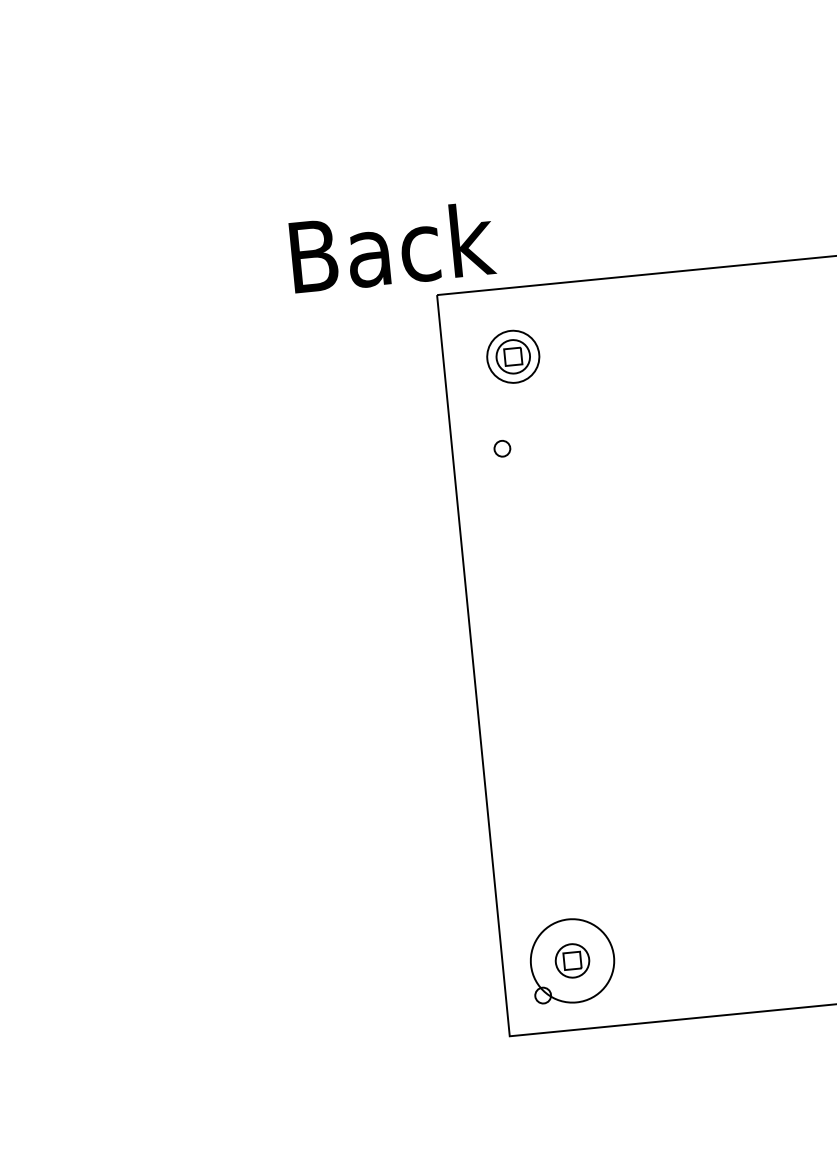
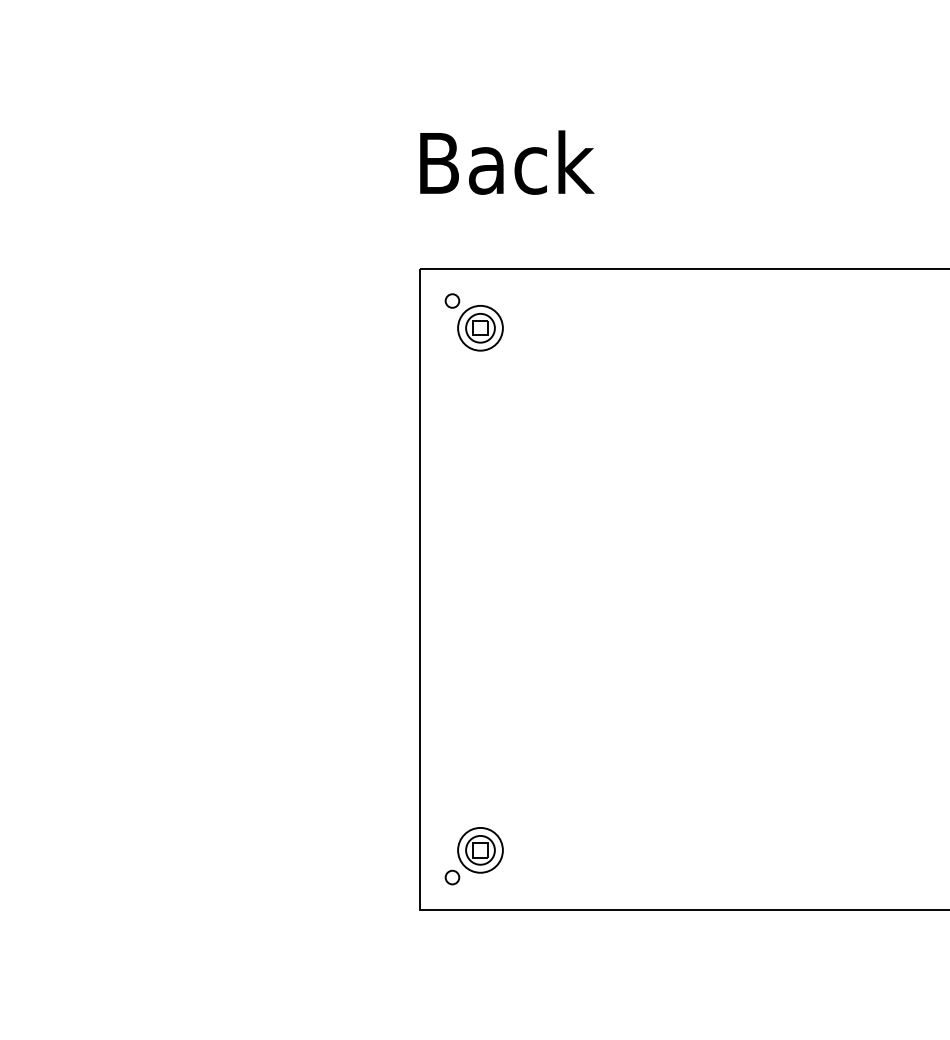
text: (392, 247) -> (507, 162), moved
circle: (502, 448) -> (452, 300), moved
circle: (572, 959) -> (480, 849), size x0.62

